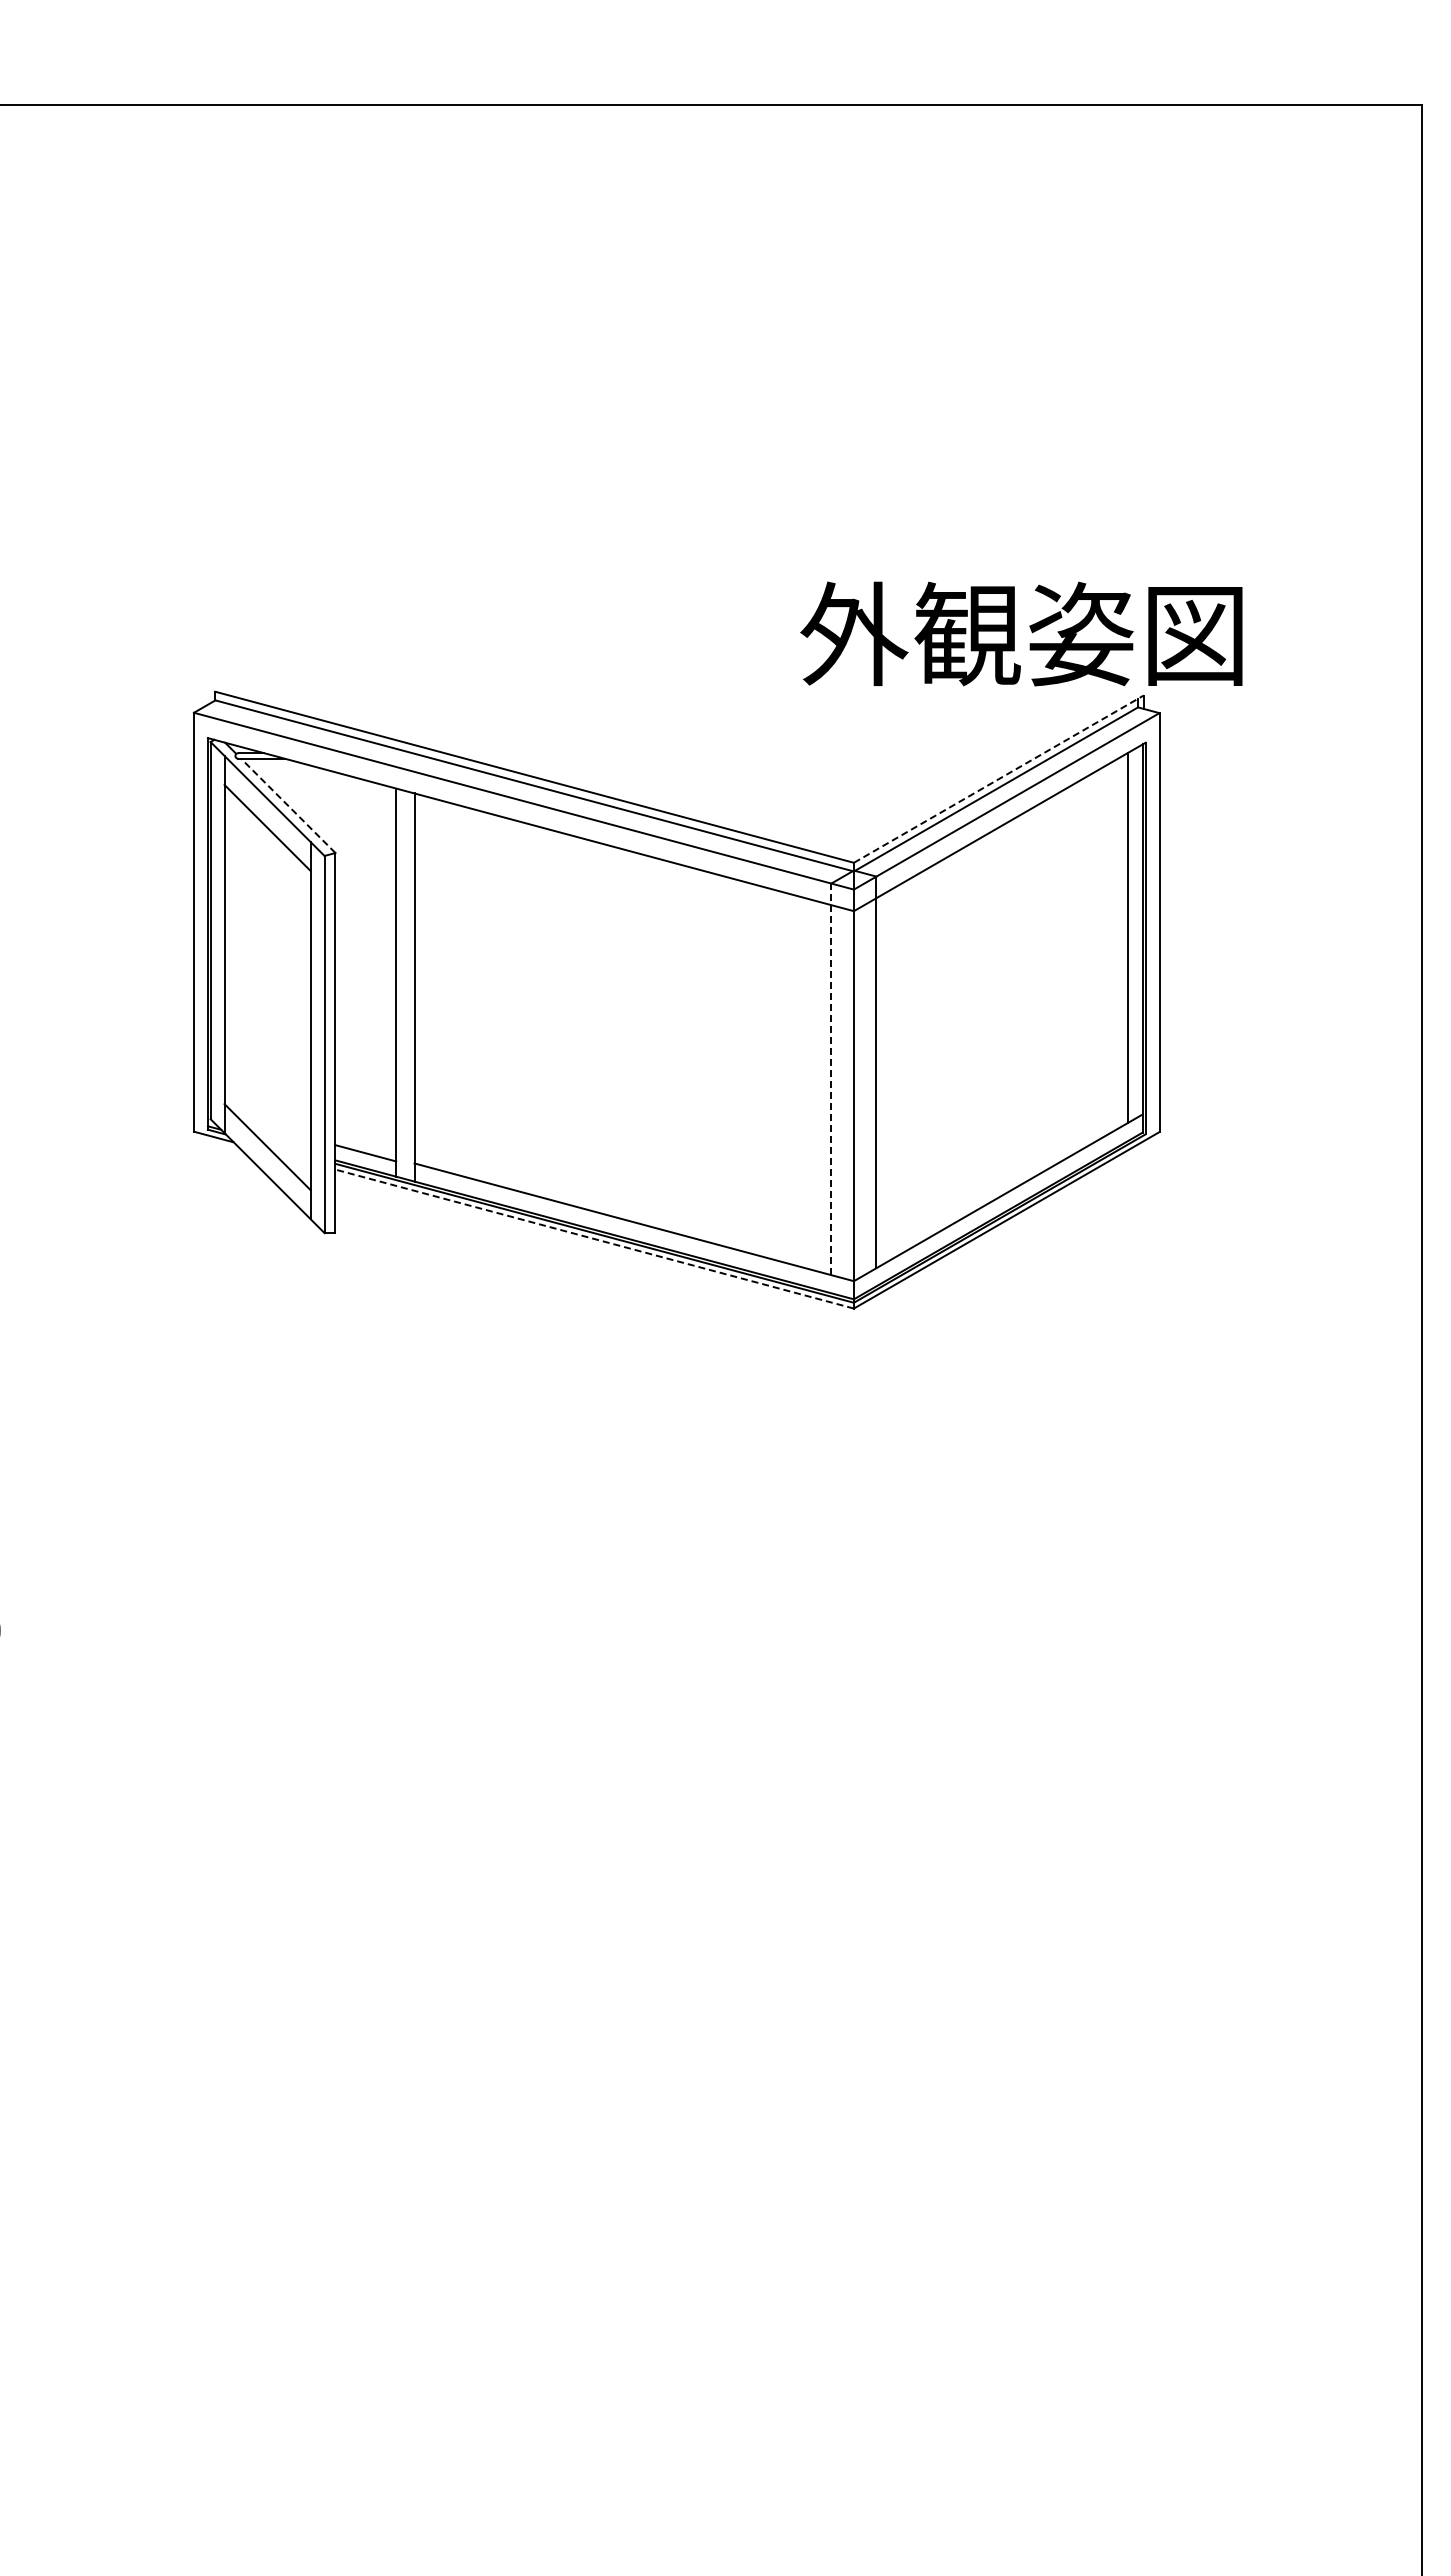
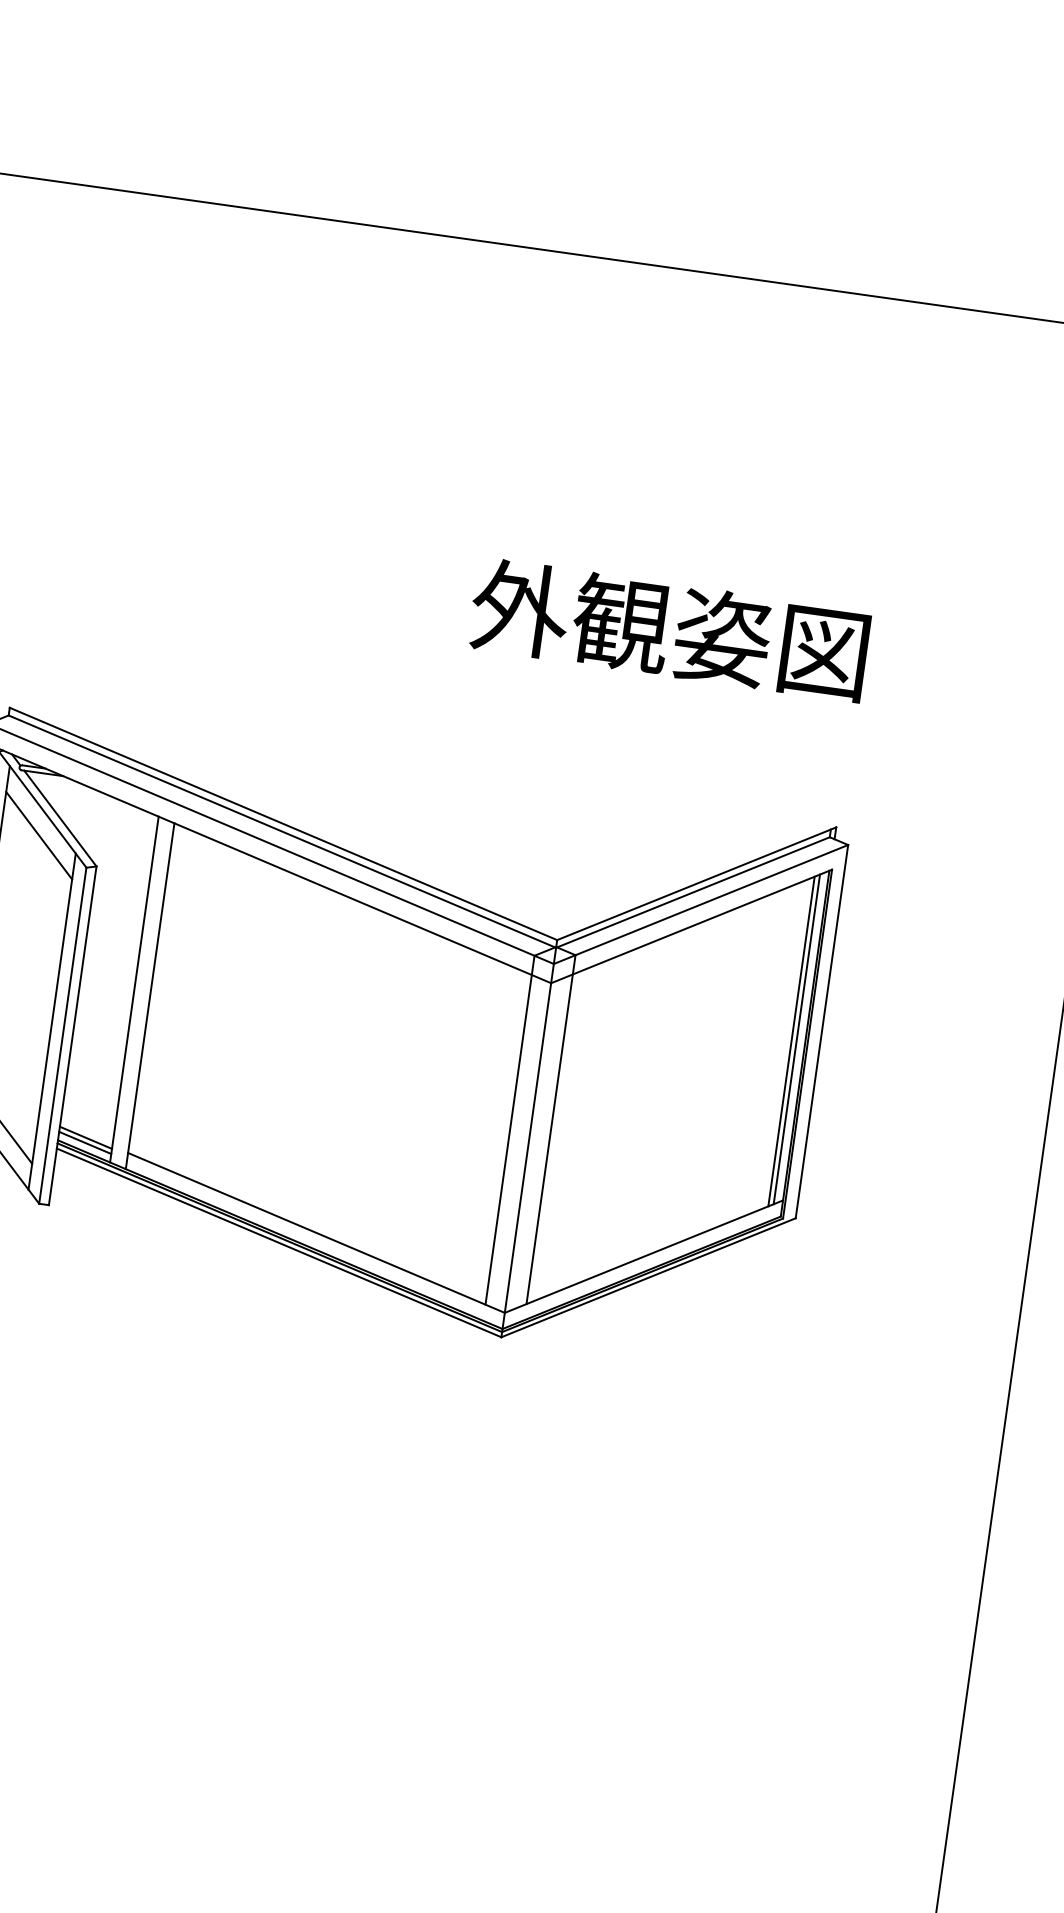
text: (1021, 633) -> (669, 629), moved
line: (999, 778) -> (697, 883), dashed -> solid
line: (288, 805) -> (60, 818), dashed -> solid
line: (1133, 935) -> (797, 1039), added
line: (831, 1079) -> (510, 1130), dashed -> solid
line: (365, 1158) -> (85, 1142), added
line: (594, 1238) -> (279, 1242), dashed -> solid

